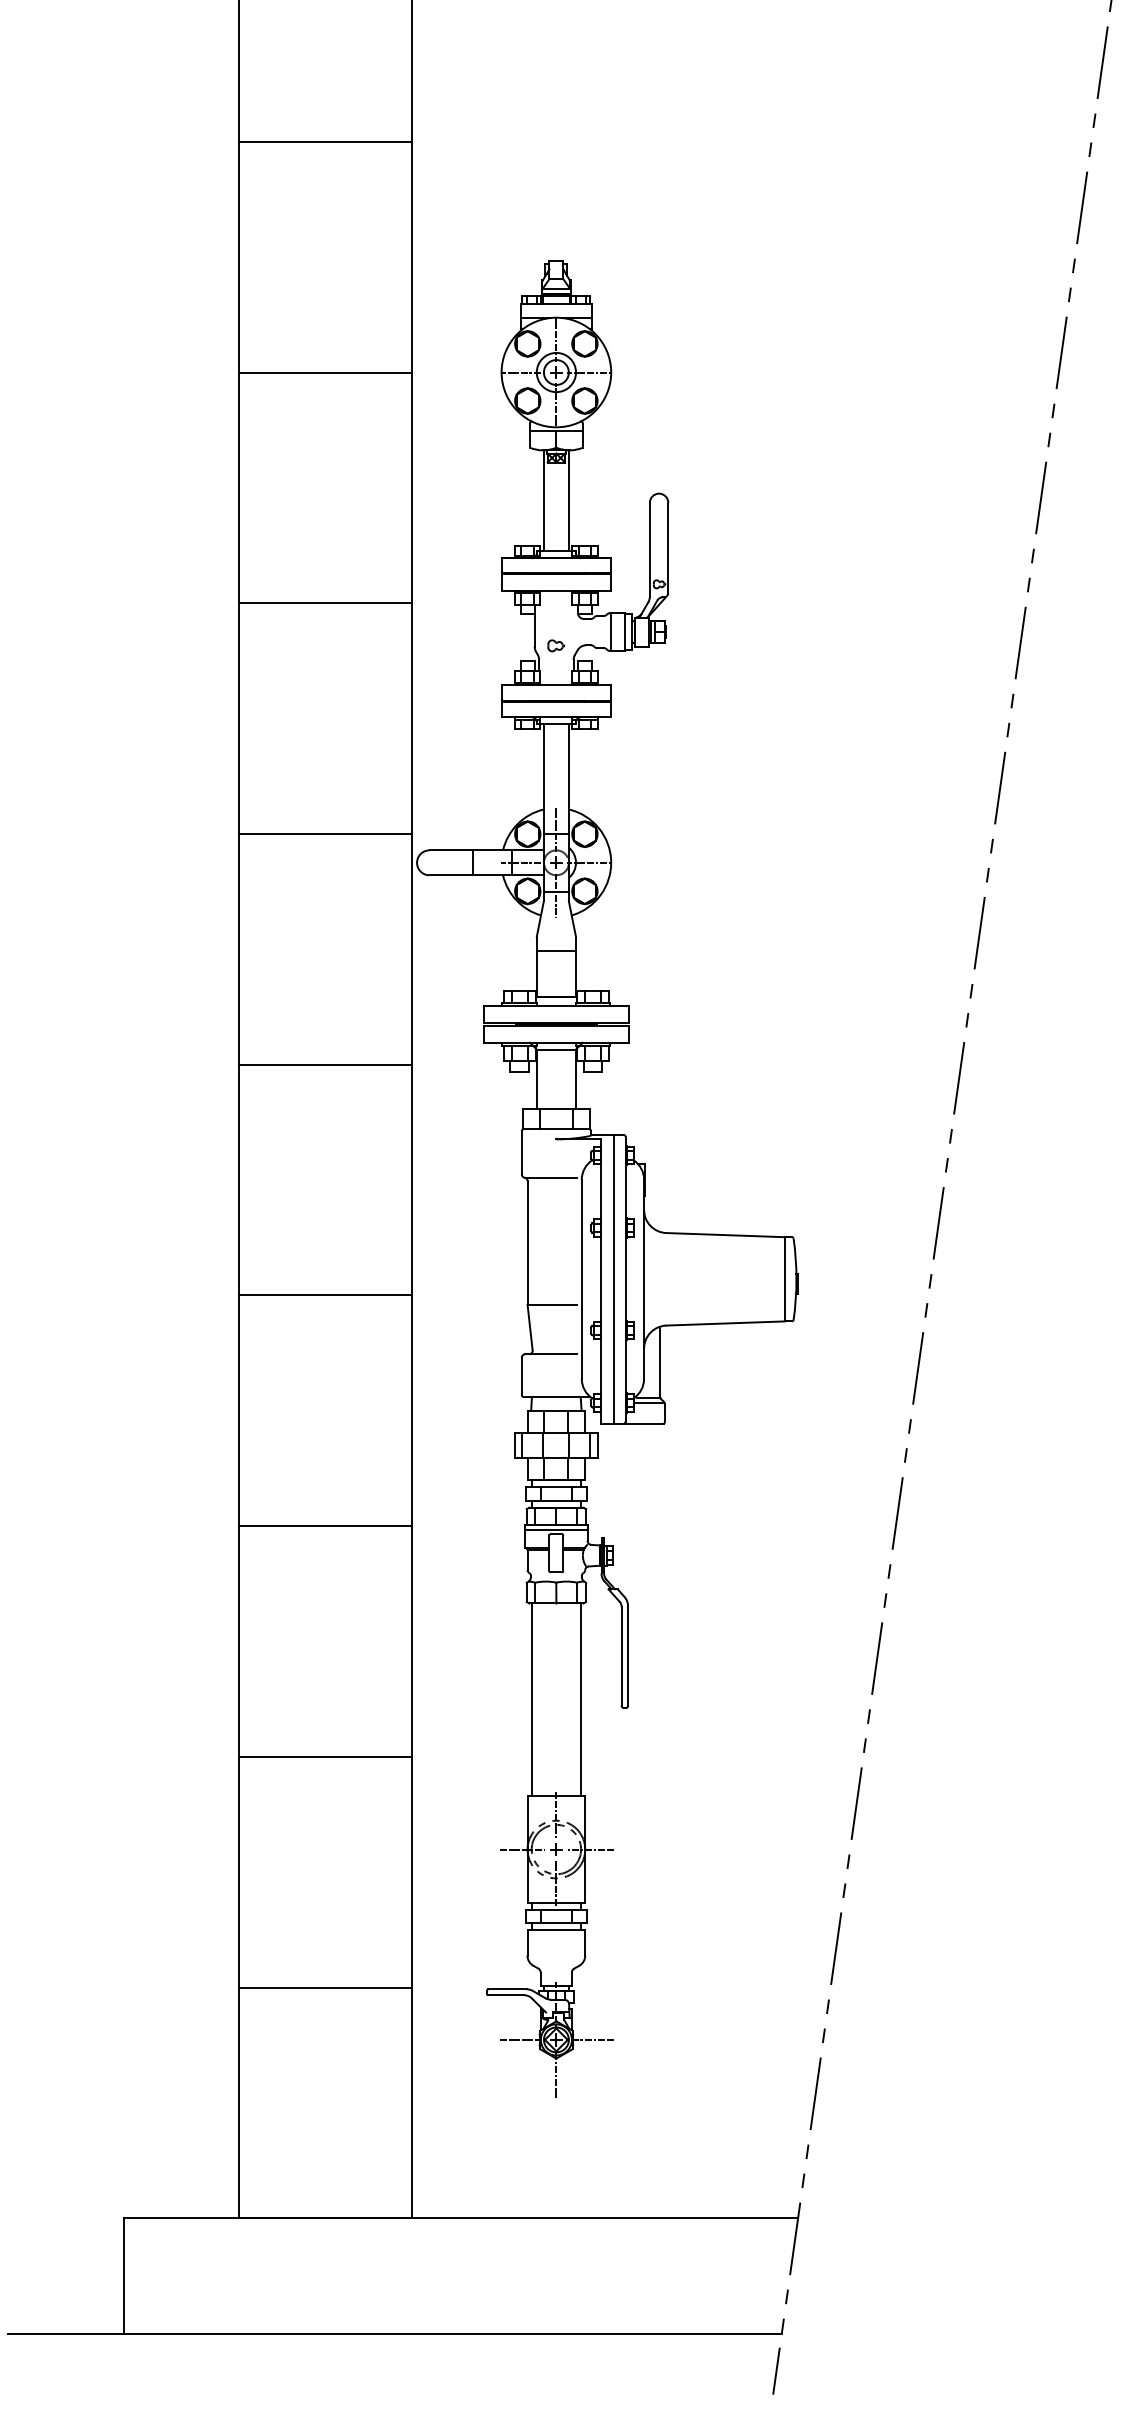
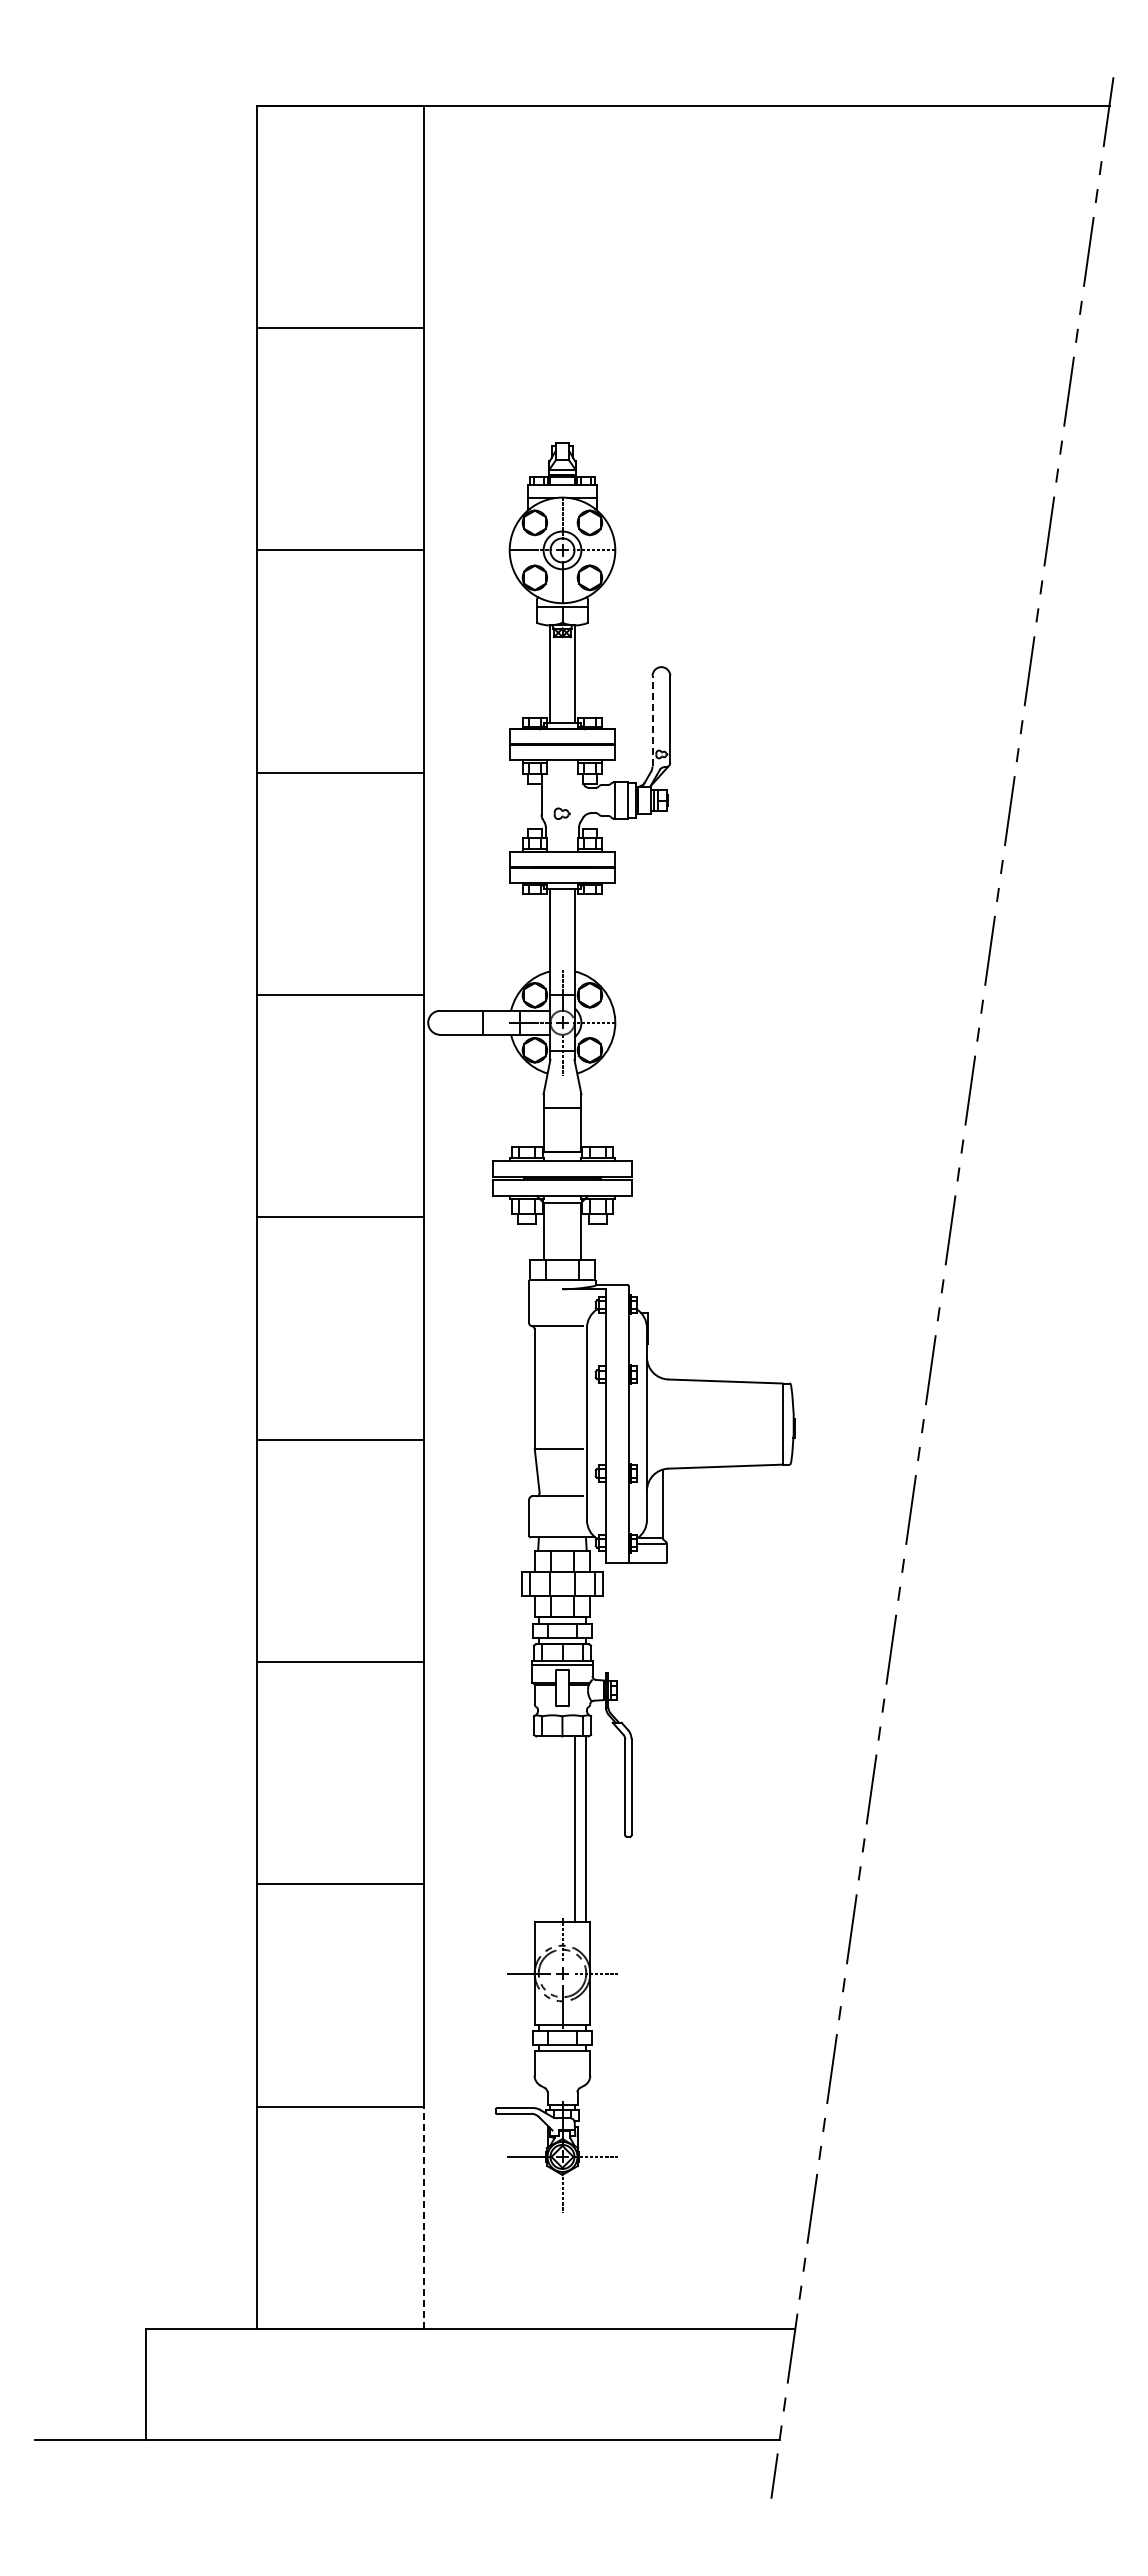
line: (649, 549) -> (652, 720), solid -> dashed
line: (614, 1279) -> (618, 1424), removed
line: (531, 1700) -> (574, 1829), moved
line: (412, 2102) -> (423, 2217), solid -> dashed

